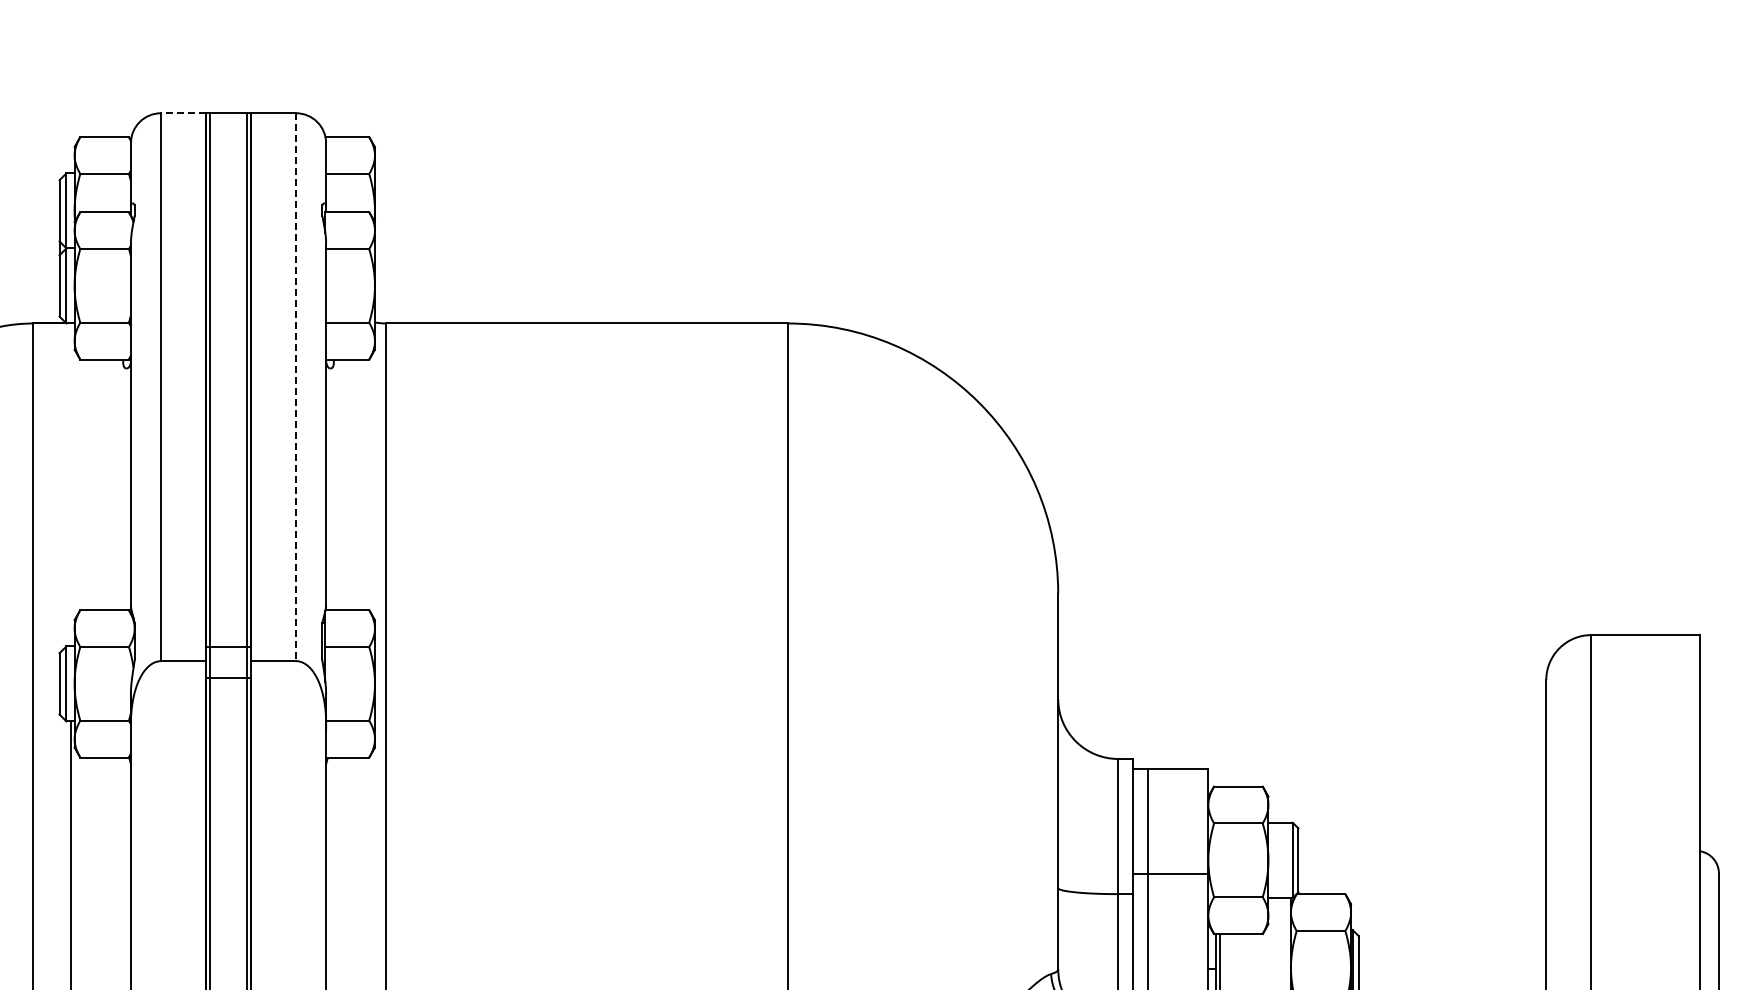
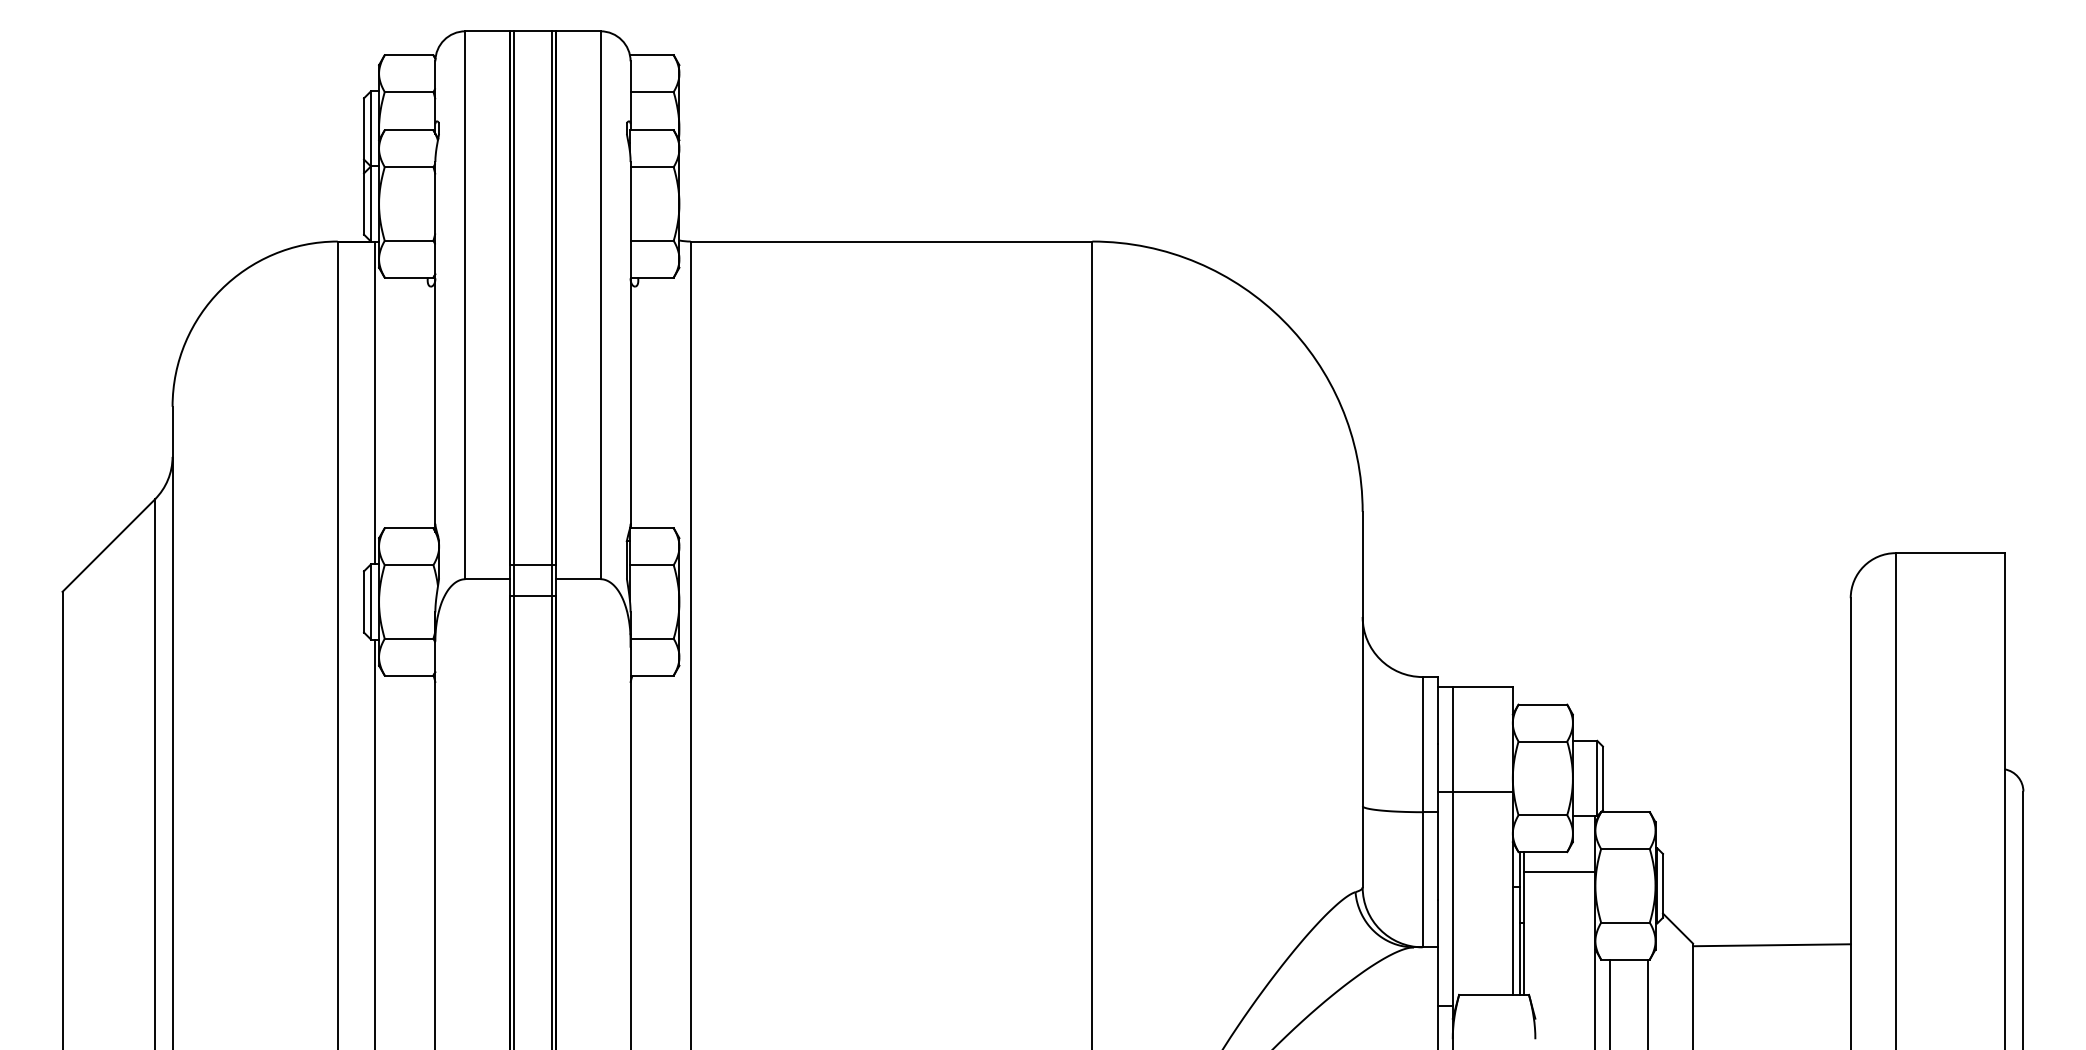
line: (183, 113) -> (487, 31), dashed -> solid
line: (296, 387) -> (600, 305), dashed -> solid
line: (71, 484) -> (375, 402), added
line: (1255, 954) -> (1559, 872), added

